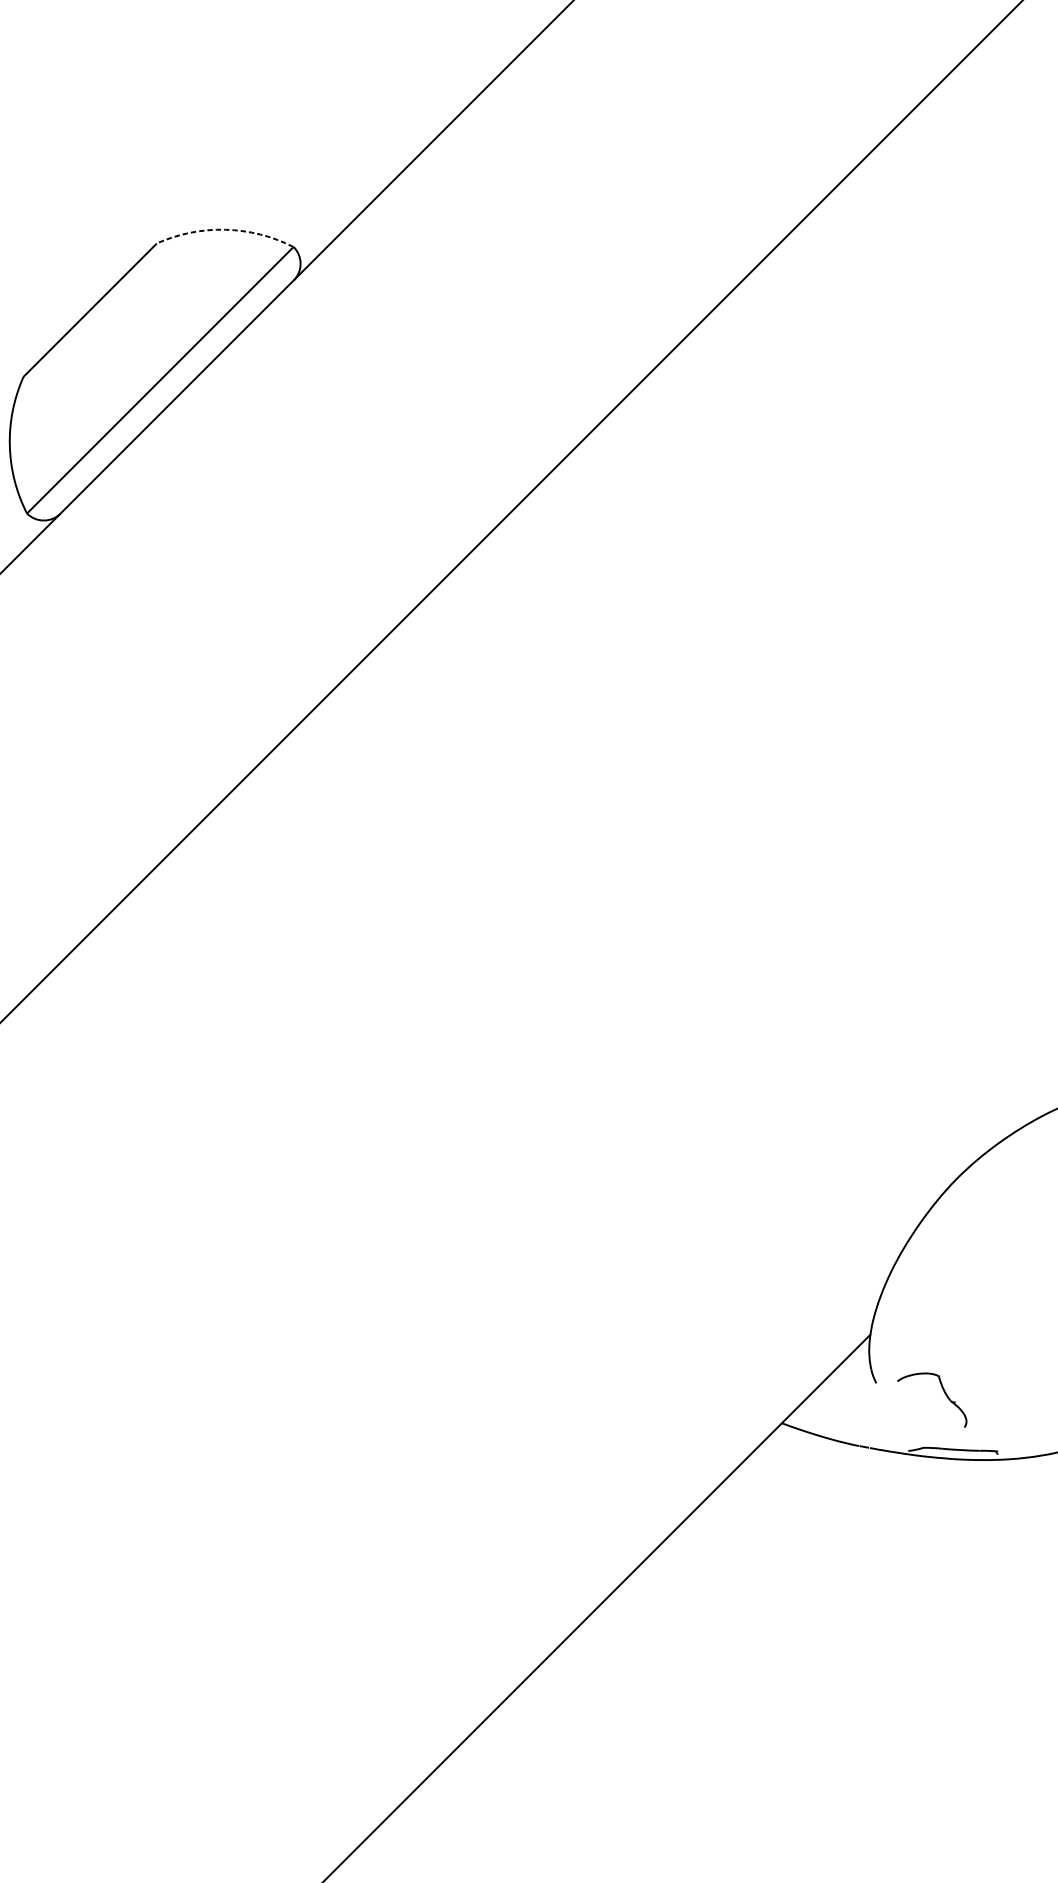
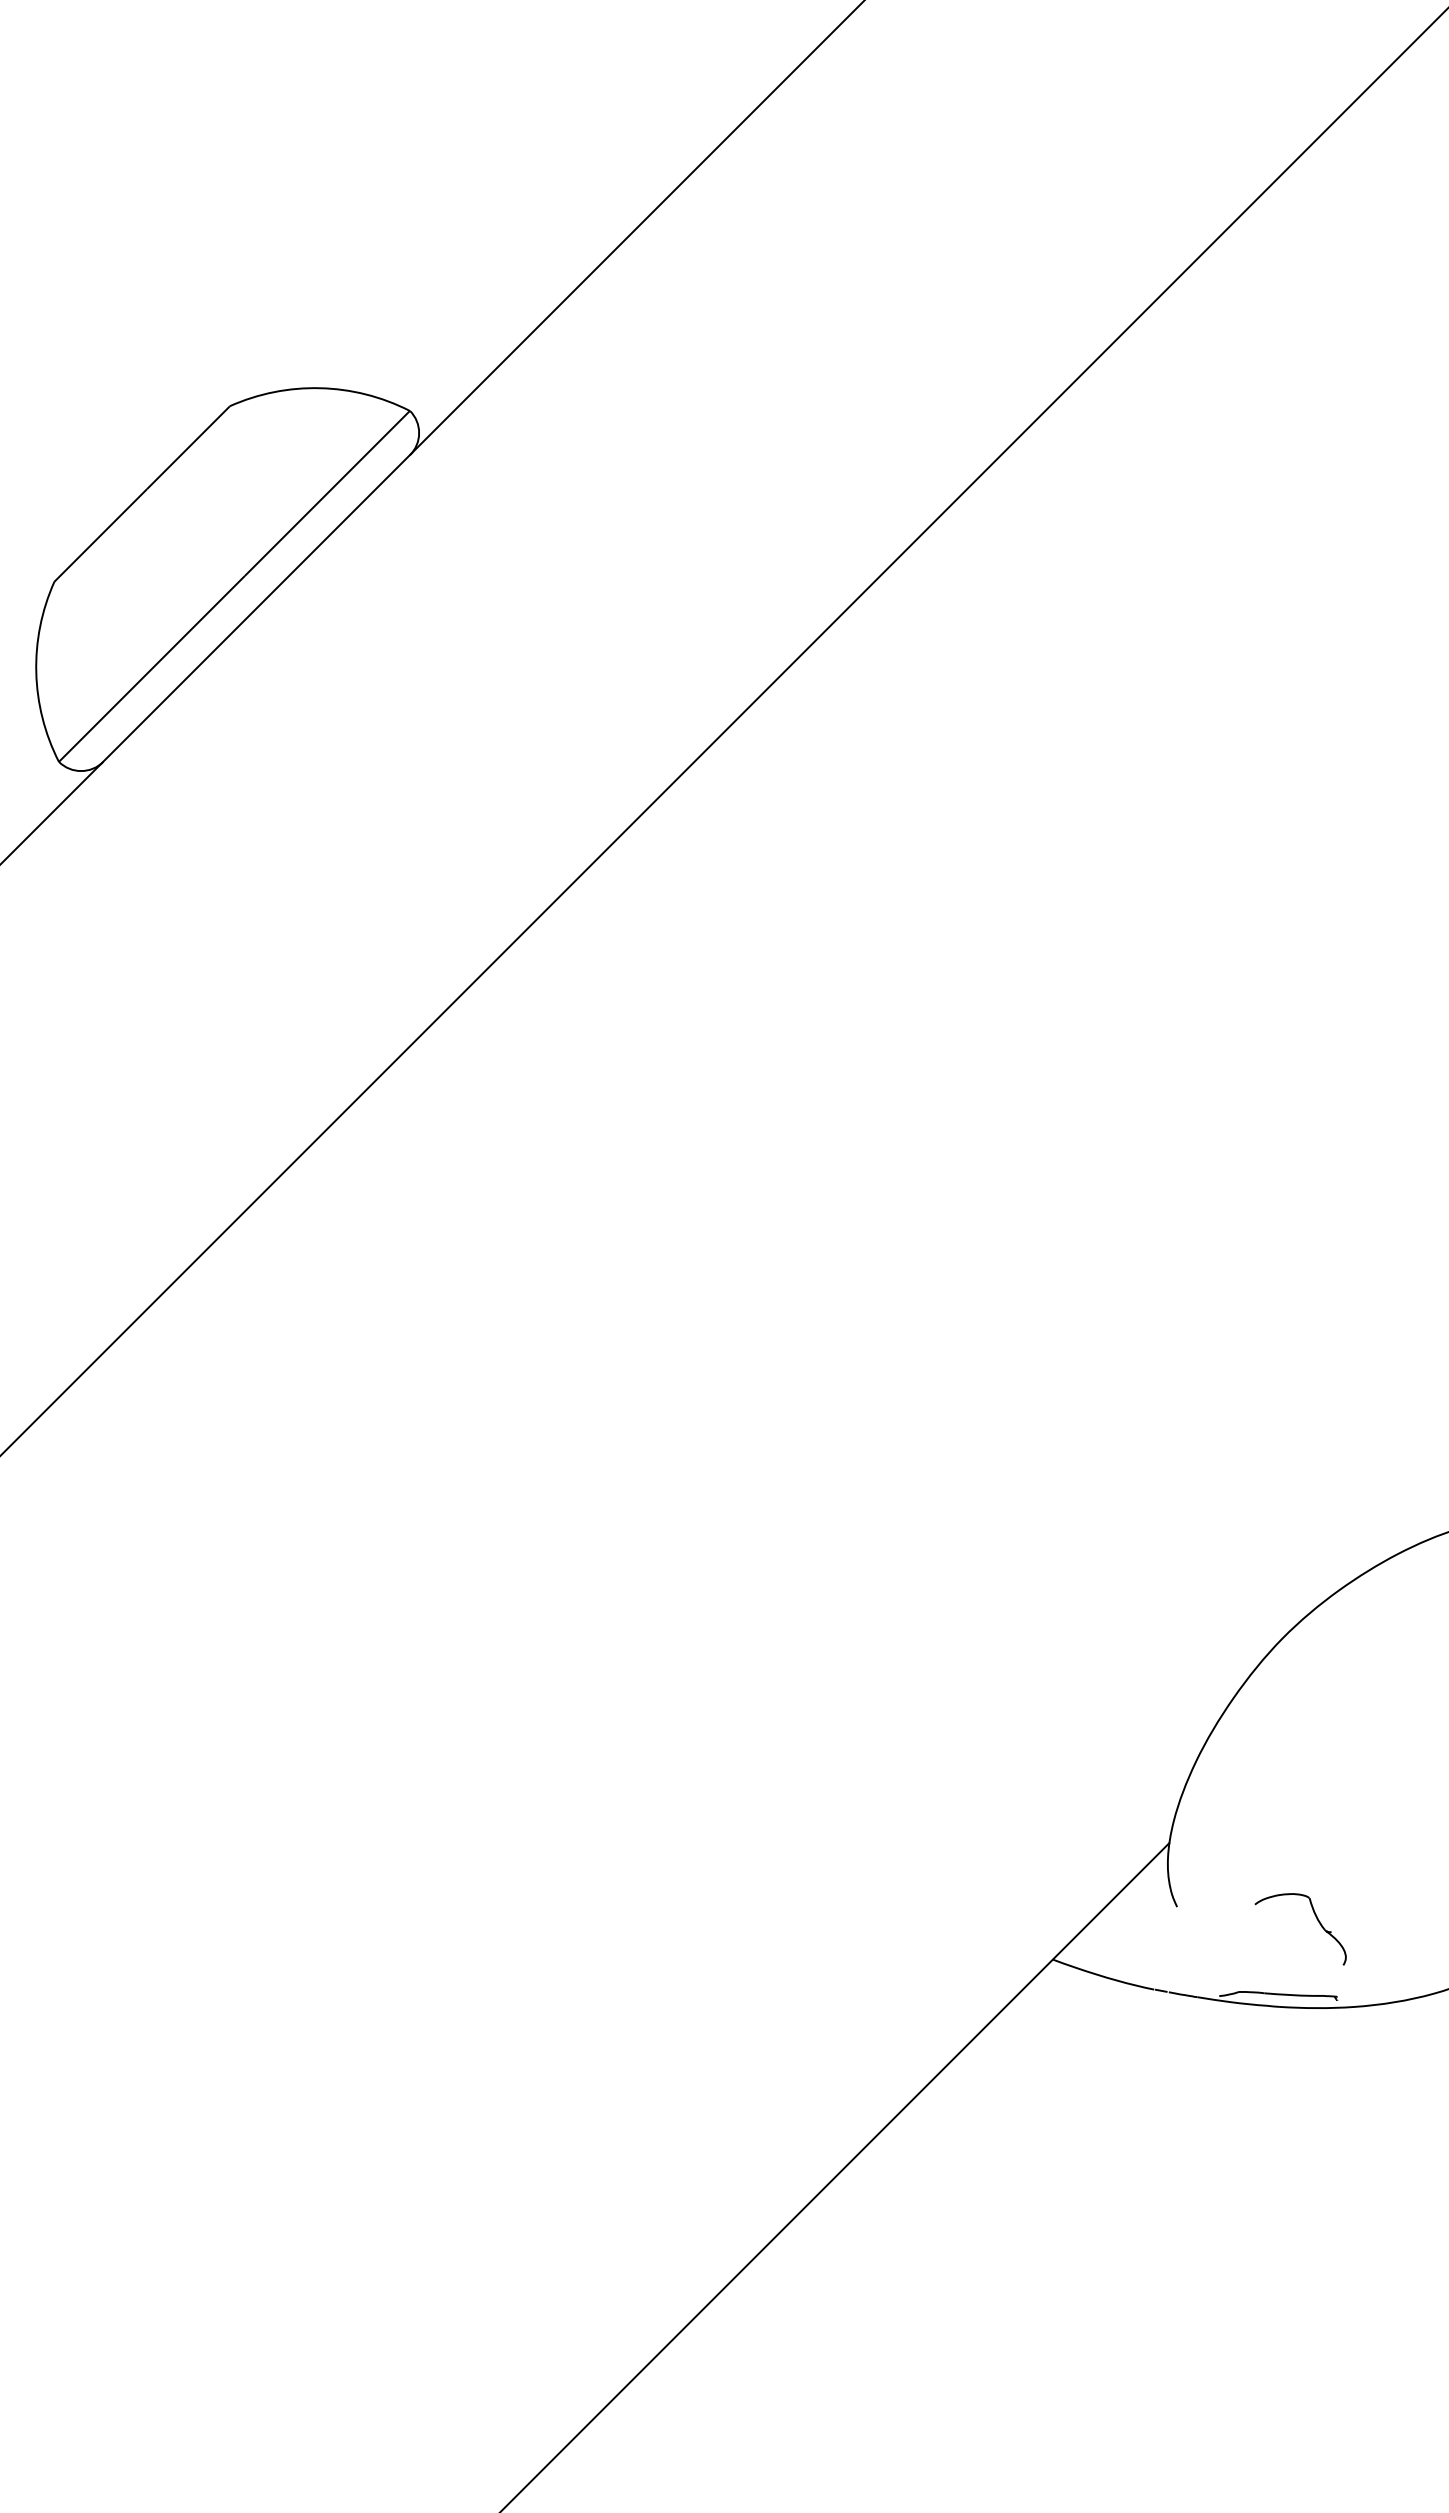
arc: (225, 229) -> (320, 388), dashed -> solid
part: (944, 1392) -> (1316, 1919), moved

